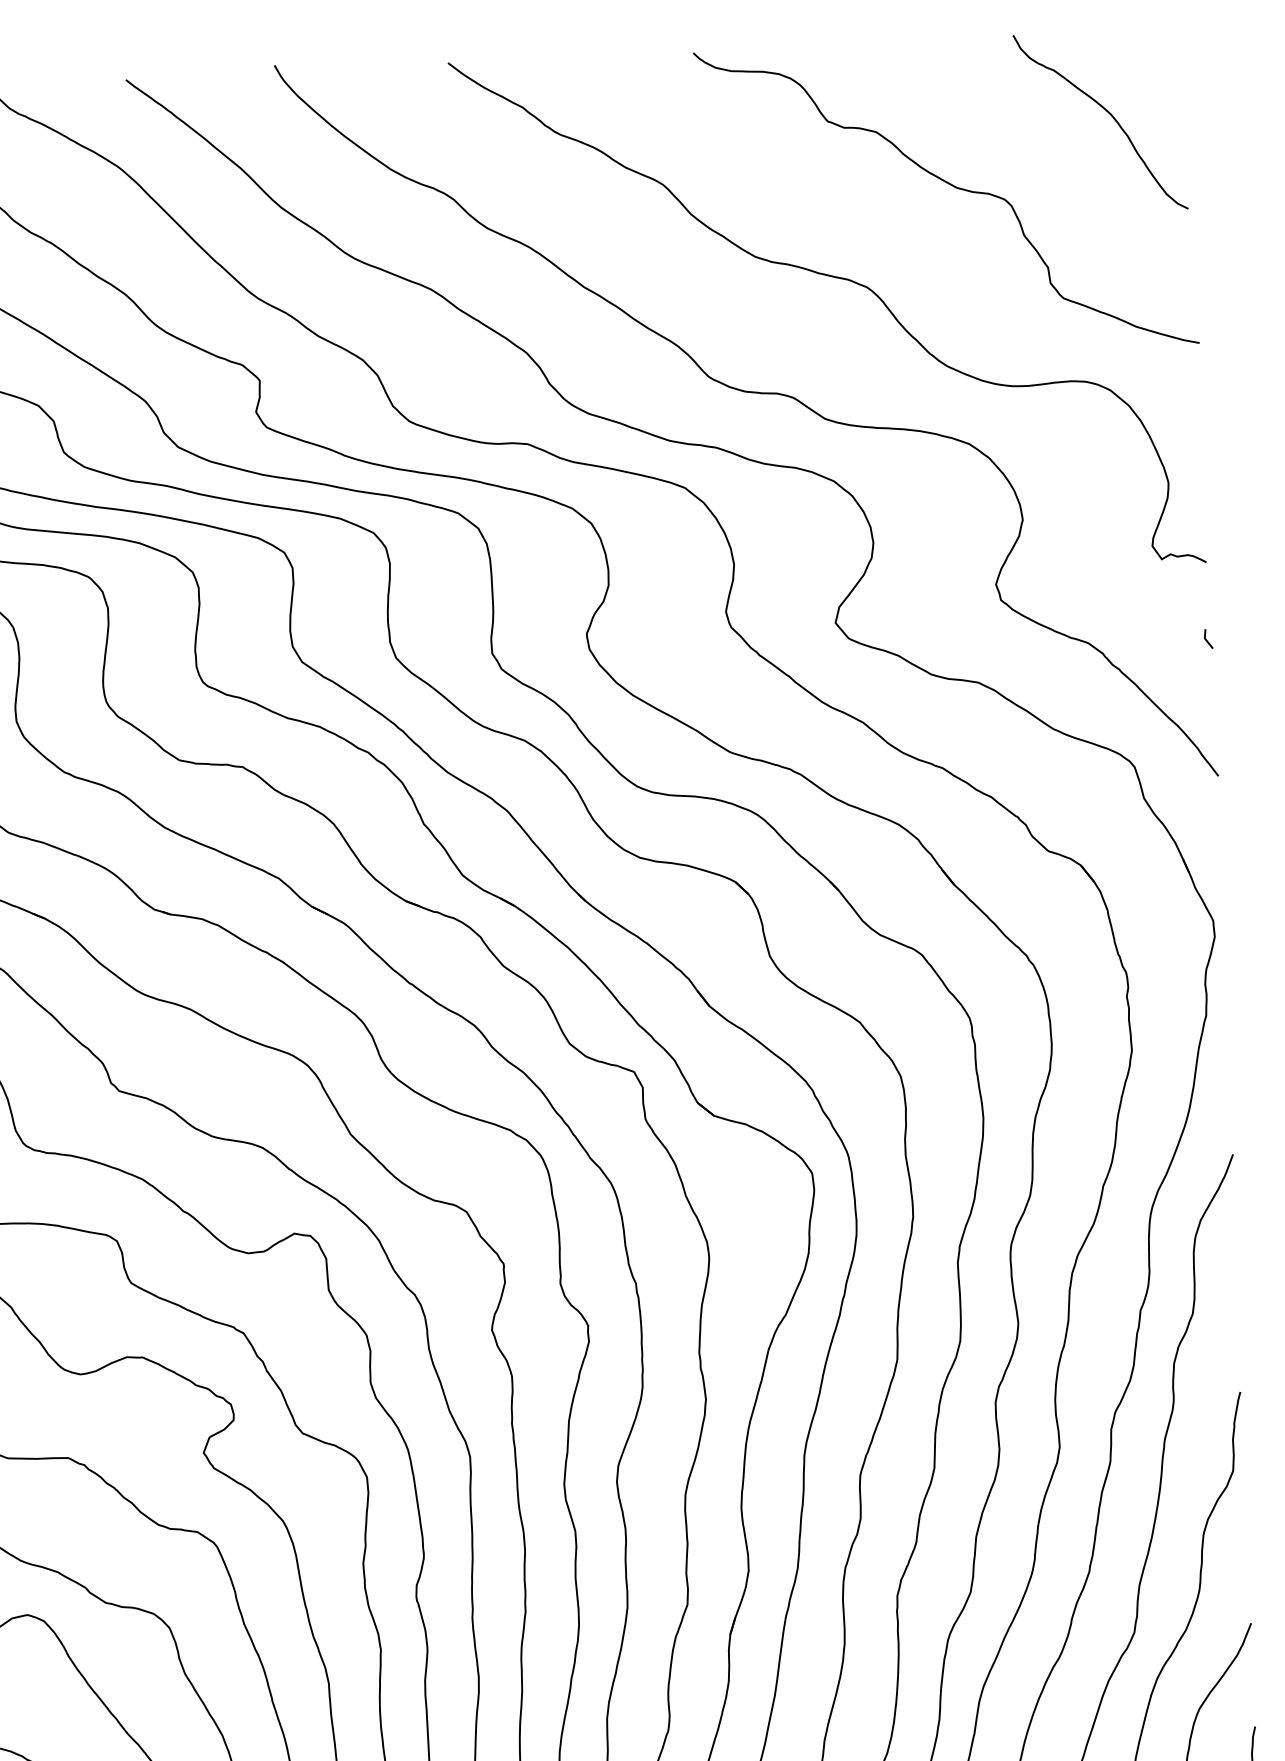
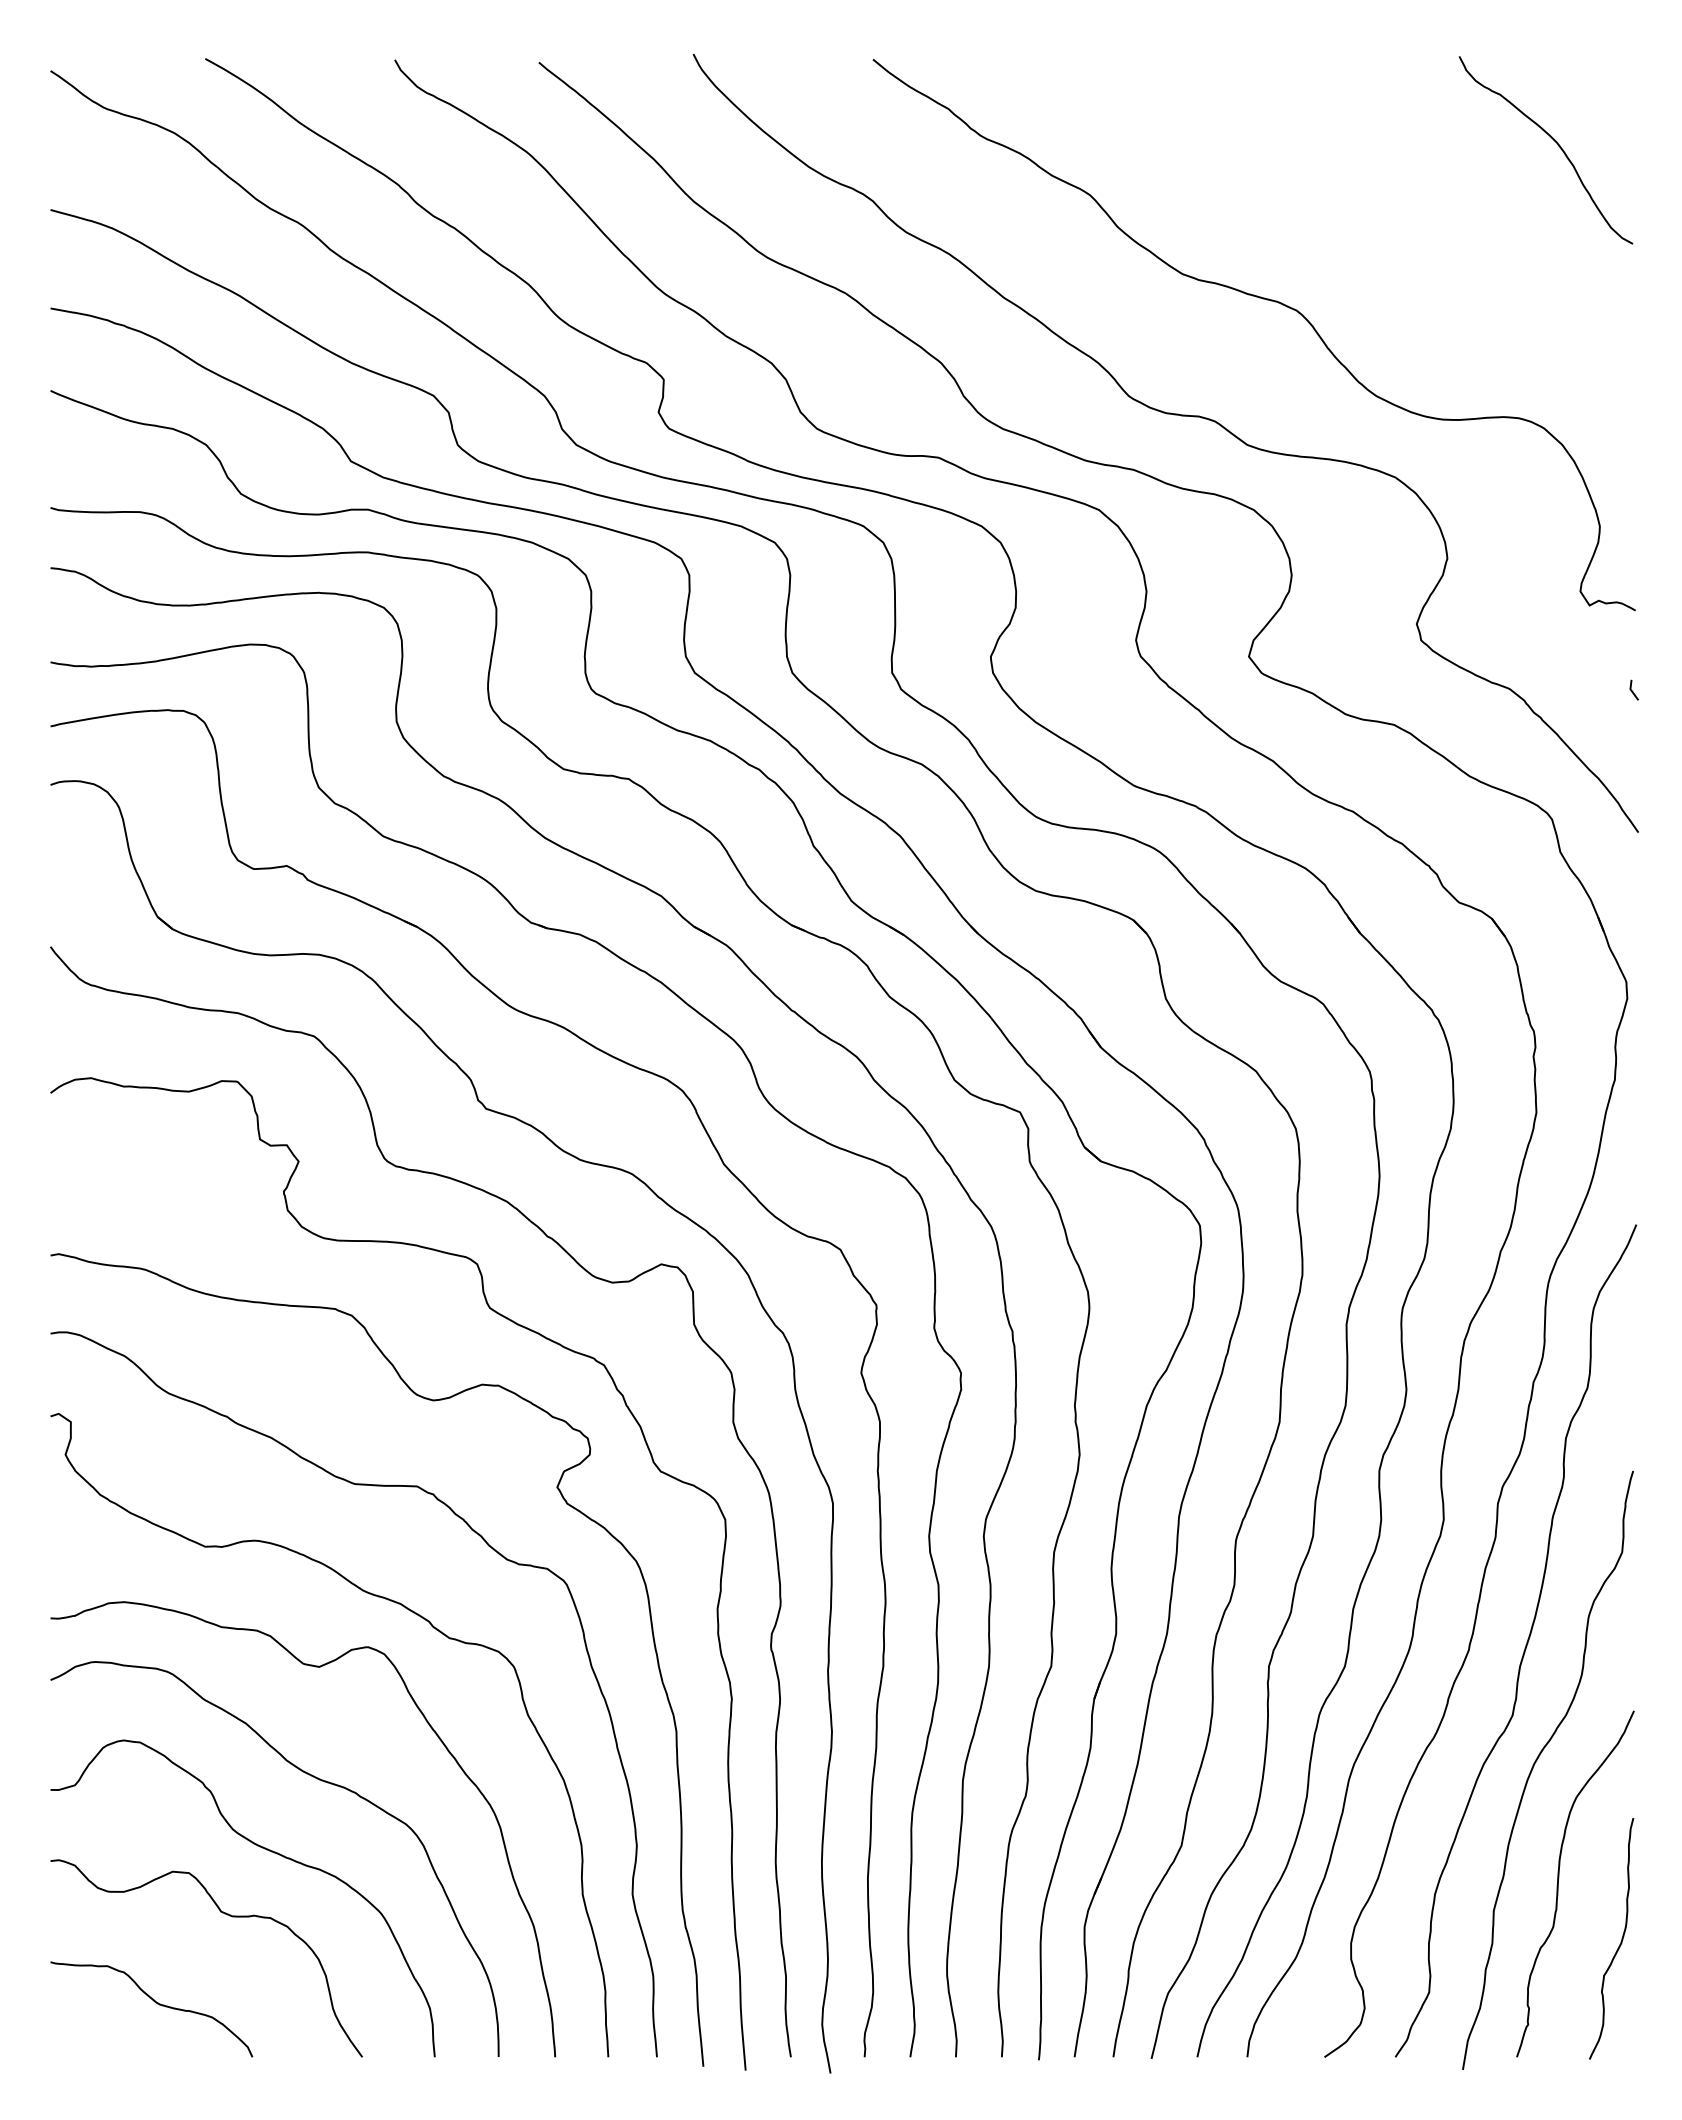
curve: (951, 185) -> (1388, 209), removed

